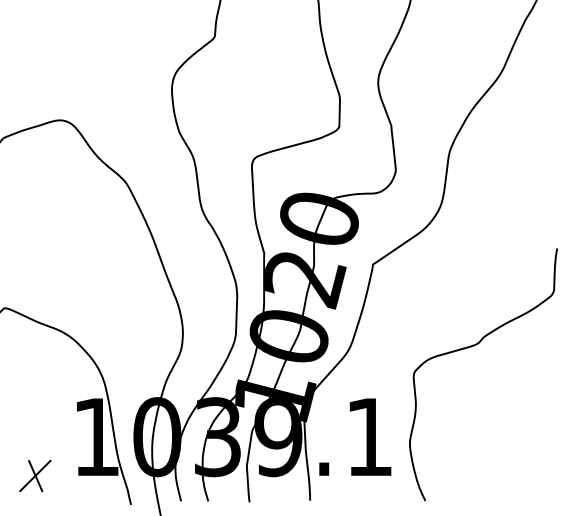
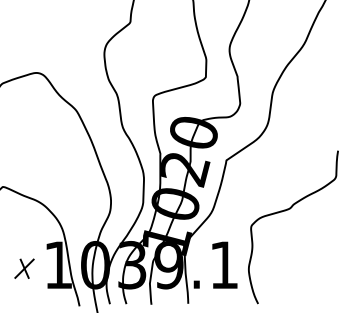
part: (35, 475) -> (24, 268), moved

